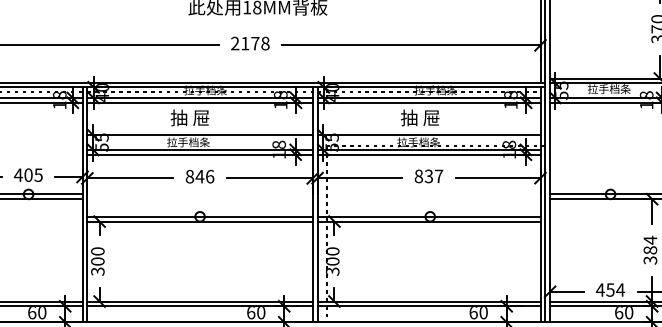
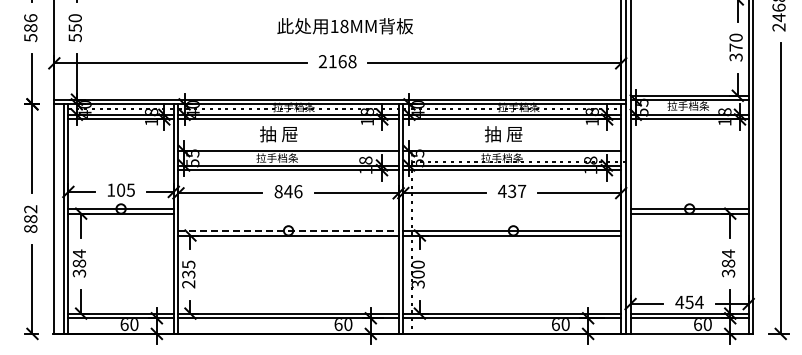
text: (255, 43) -> (342, 61), 2178 -> 2168
text: (17, 174) -> (110, 189), 405 -> 105
text: (417, 176) -> (501, 191), 837 -> 437
line: (200, 216) -> (289, 230), solid -> dashed
text: (97, 261) -> (188, 274), 300 -> 235

